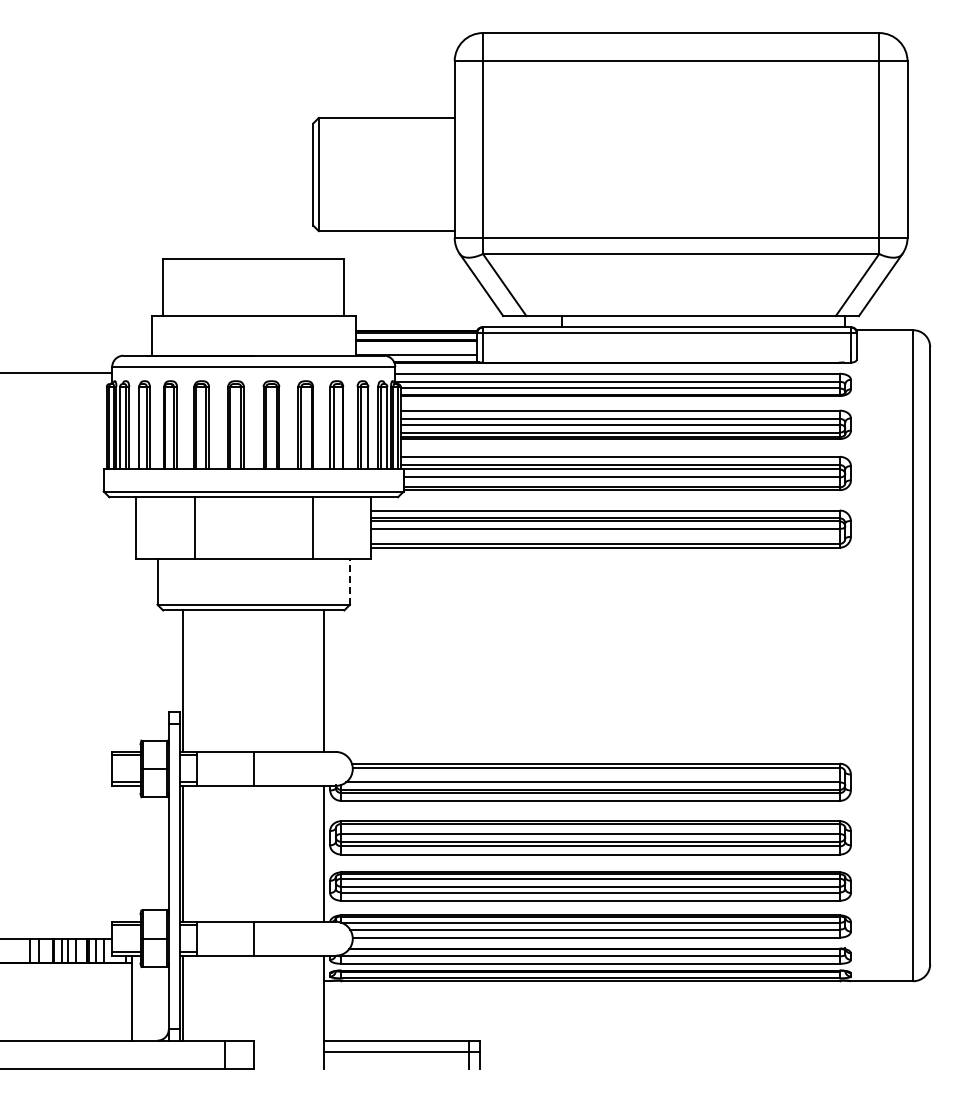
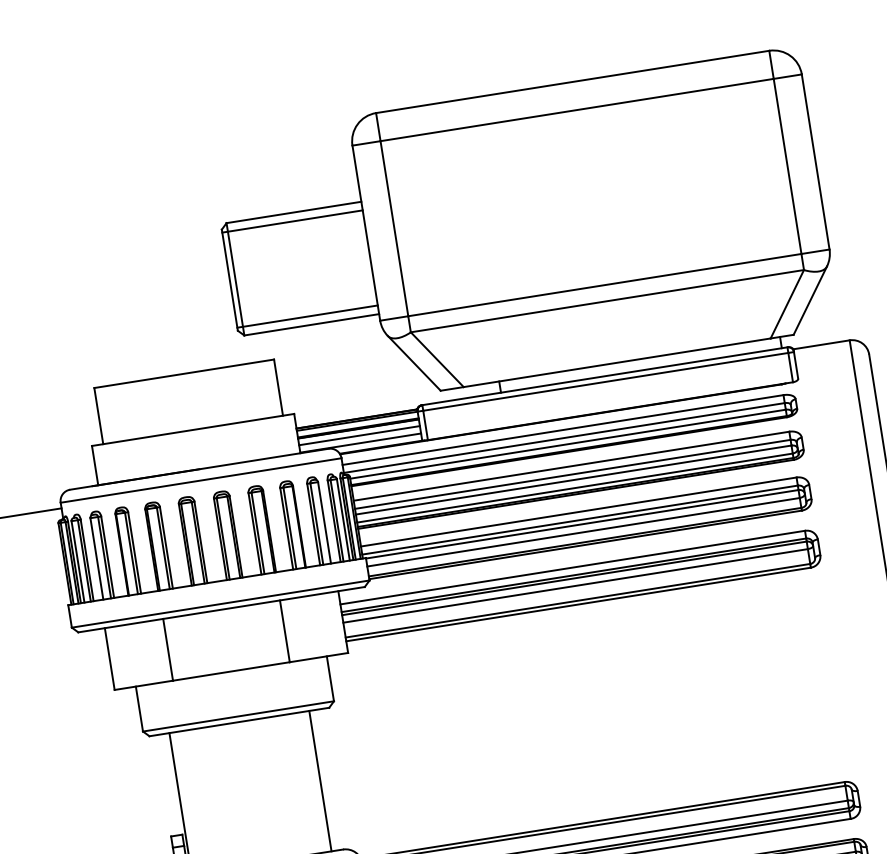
line: (383, 126) -> (292, 221), added
line: (383, 222) -> (307, 316), added
line: (416, 347) -> (359, 435), added
line: (349, 582) -> (329, 679), dashed -> solid

